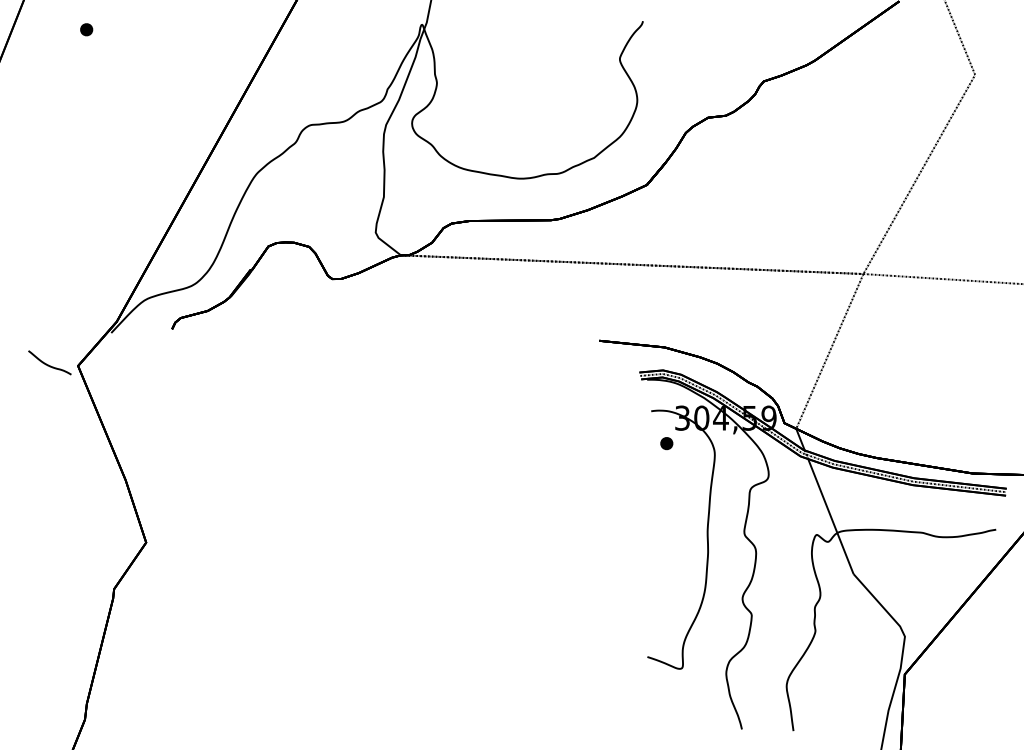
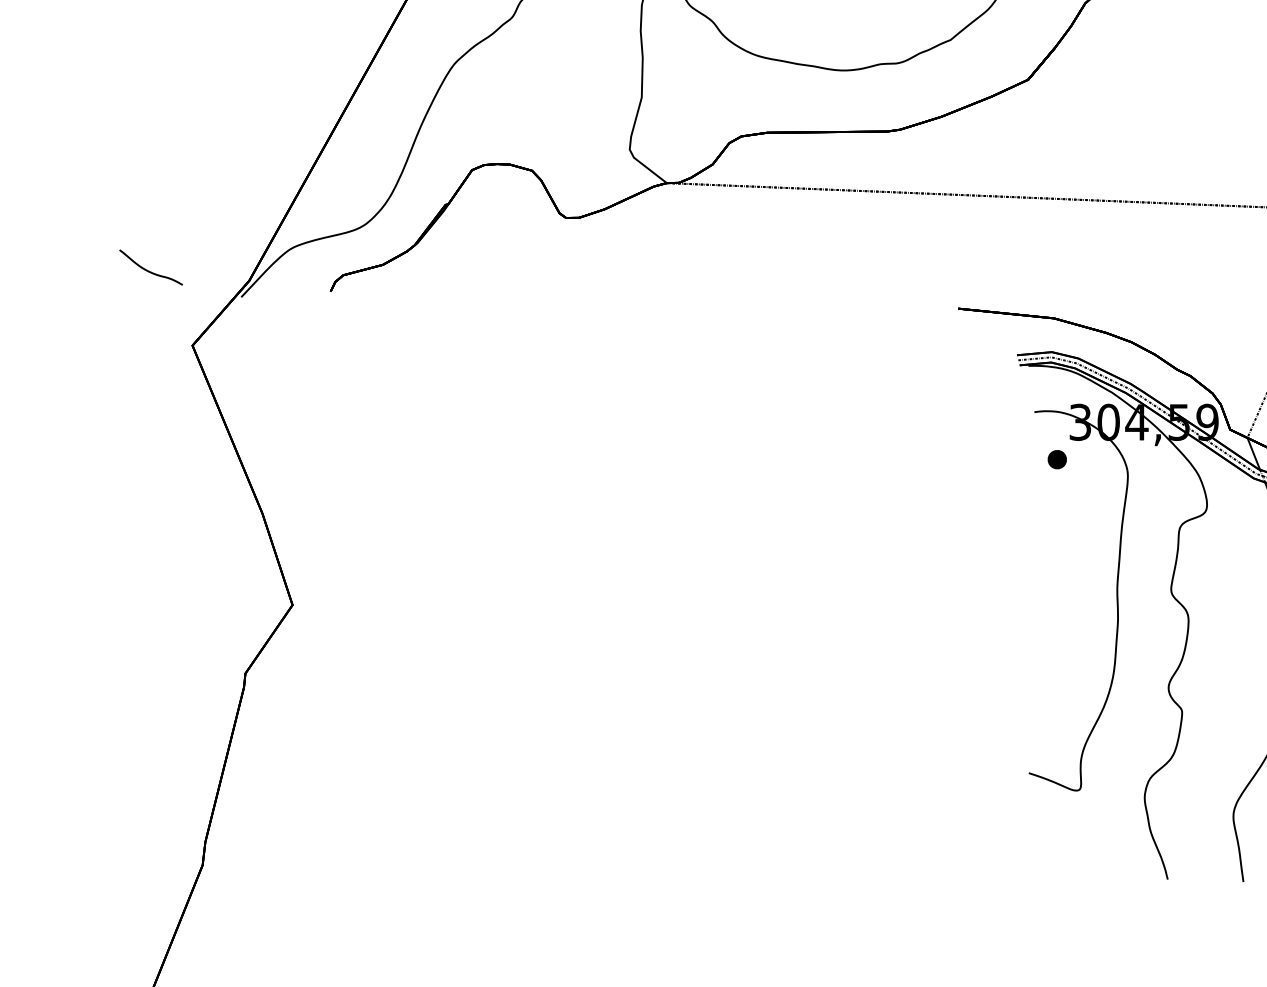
curve: (48, 364) -> (149, 270), moved

